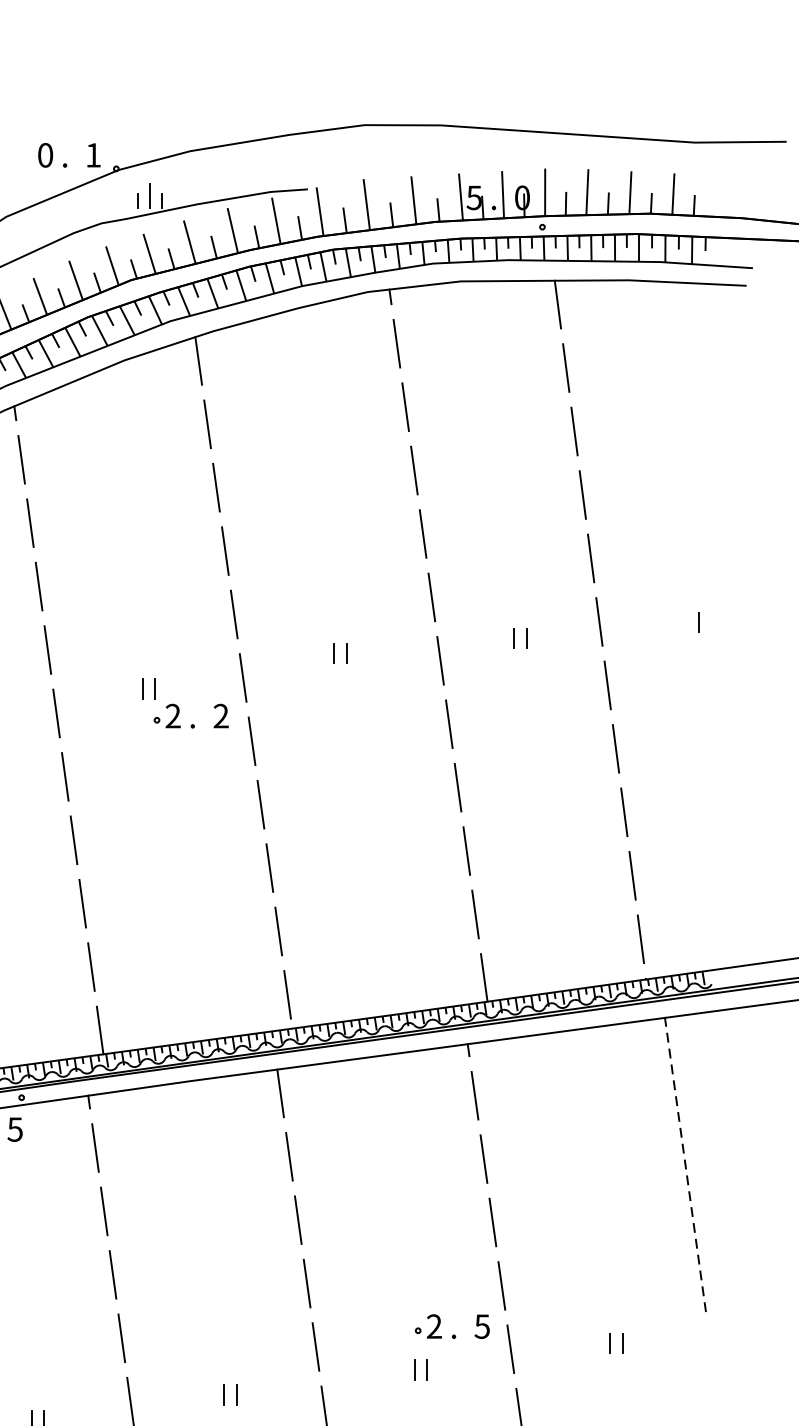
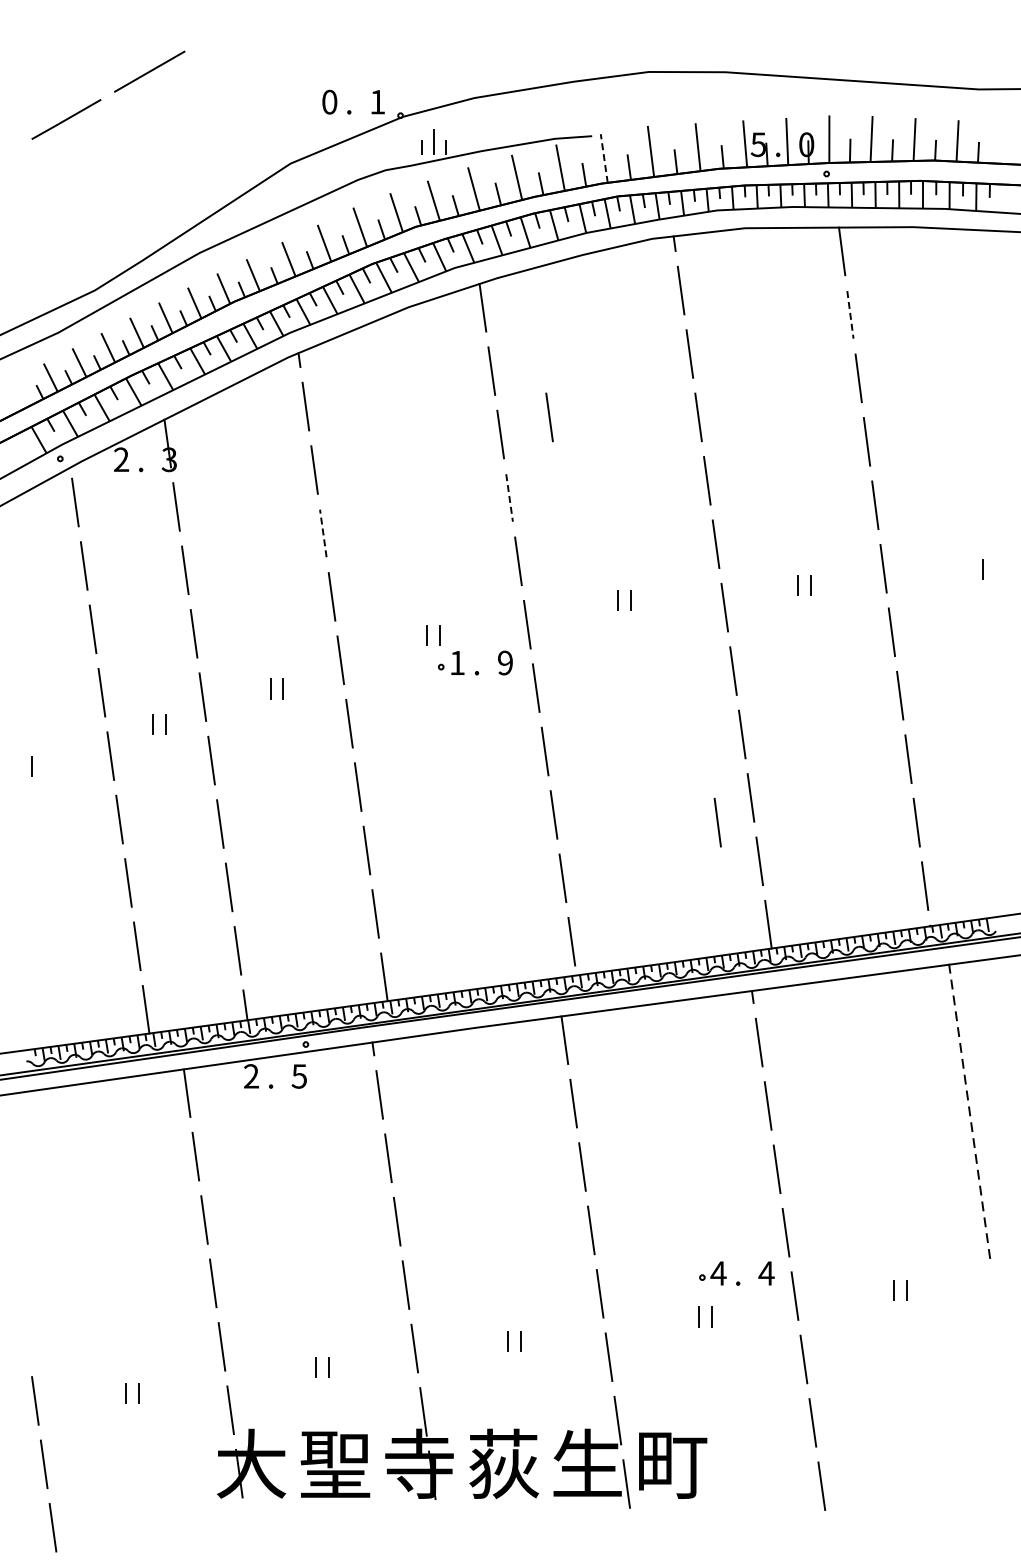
line: (320, 211) -> (604, 158), solid -> dashed
line: (566, 368) -> (850, 315), solid -> dashed
line: (265, 470) -> (549, 417), added
line: (225, 551) -> (509, 498), solid -> dashed
line: (39, 585) -> (323, 532), solid -> dashed
text: (173, 715) -> (457, 662), 2 -> 1
text: (221, 716) -> (505, 663), 2 -> 9
line: (433, 875) -> (717, 822), added
text: (434, 1326) -> (718, 1273), 2 -> 4
text: (482, 1326) -> (766, 1273), 5 -> 4

